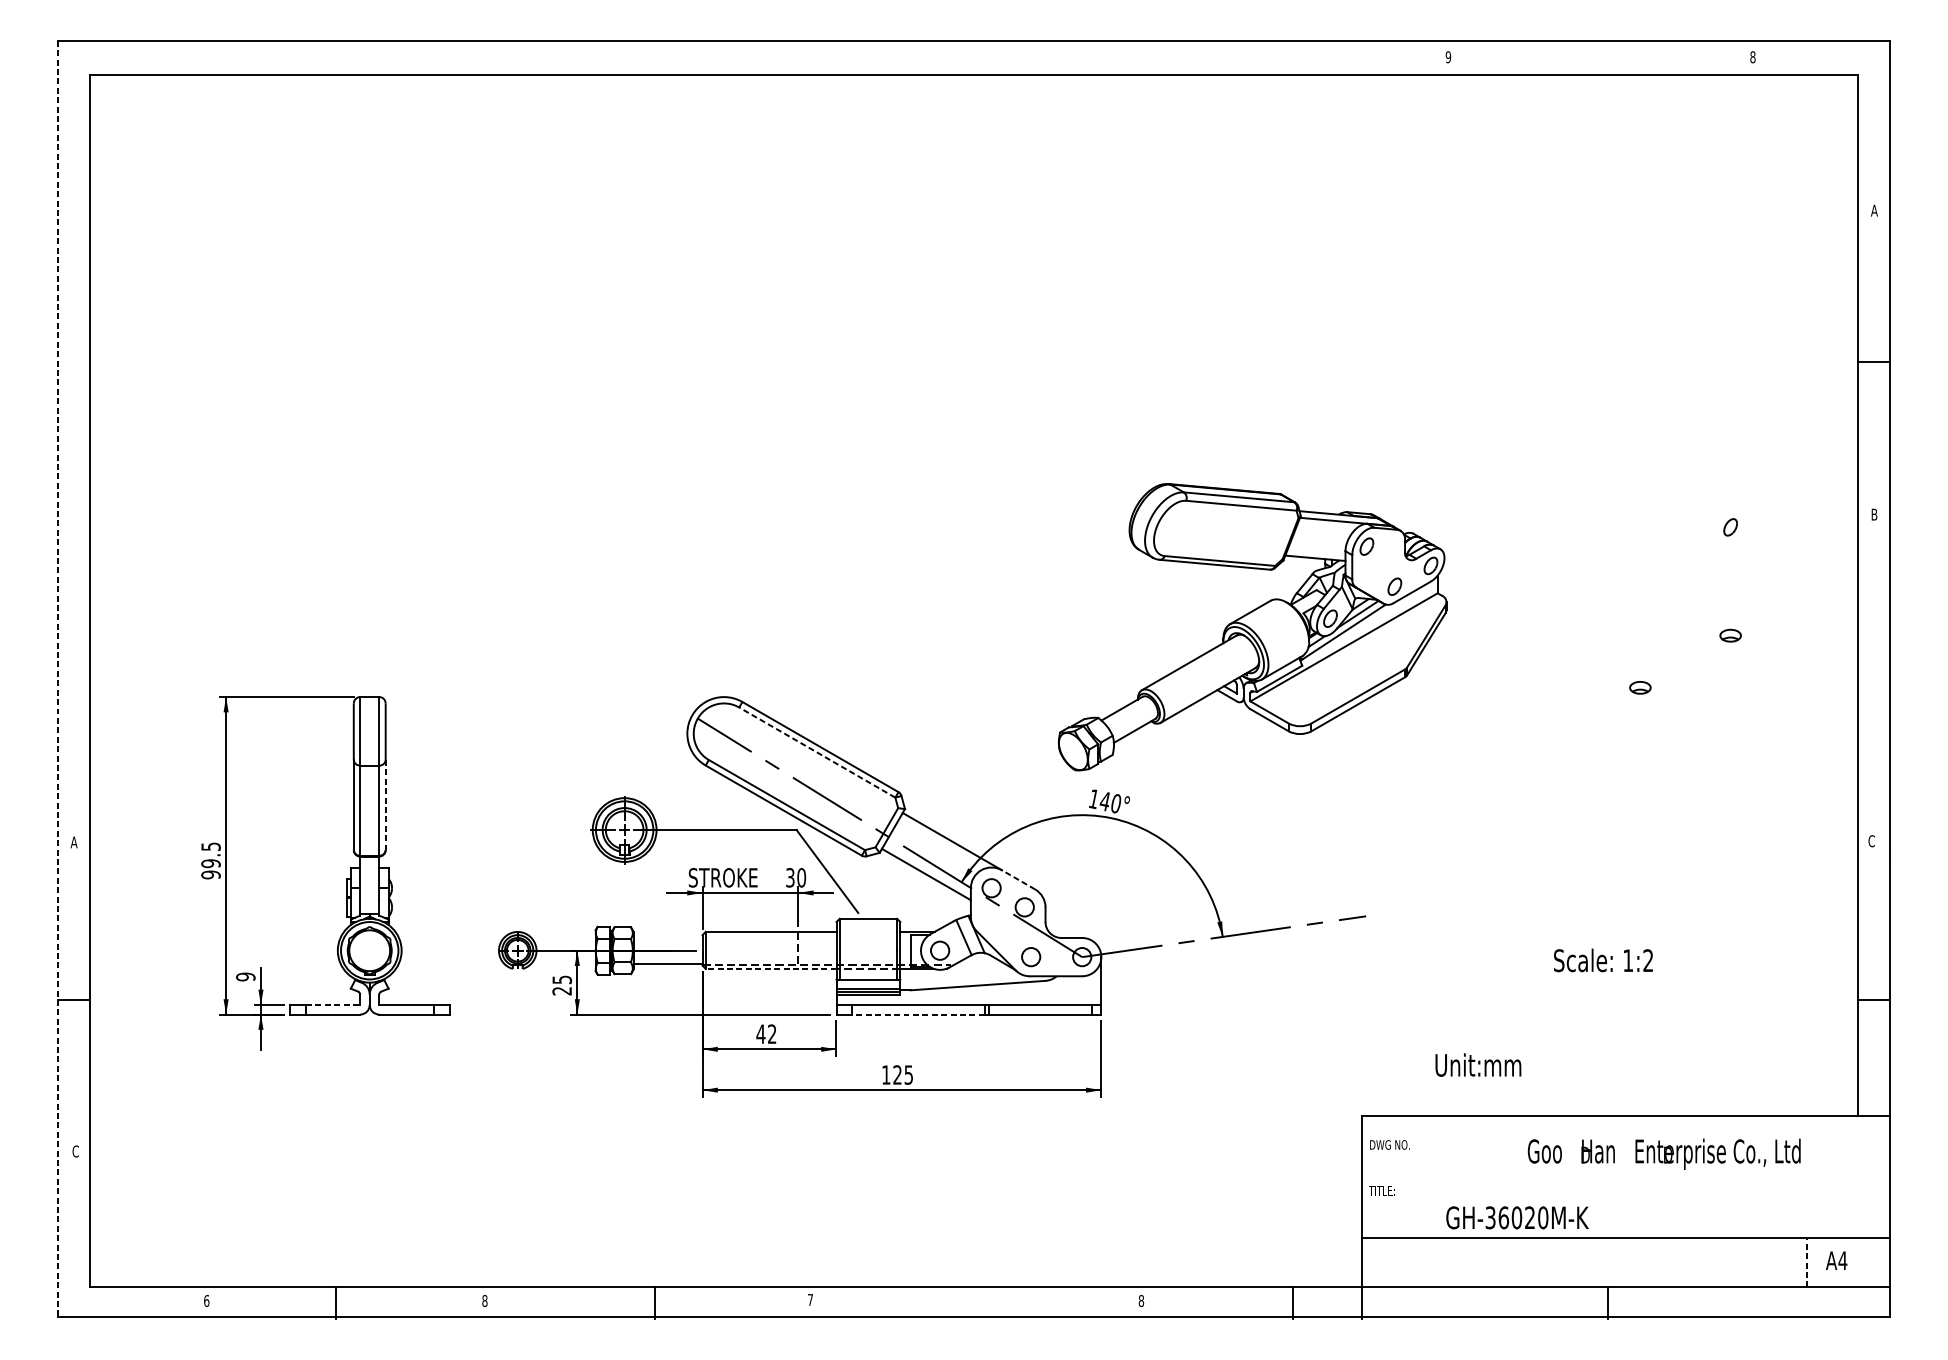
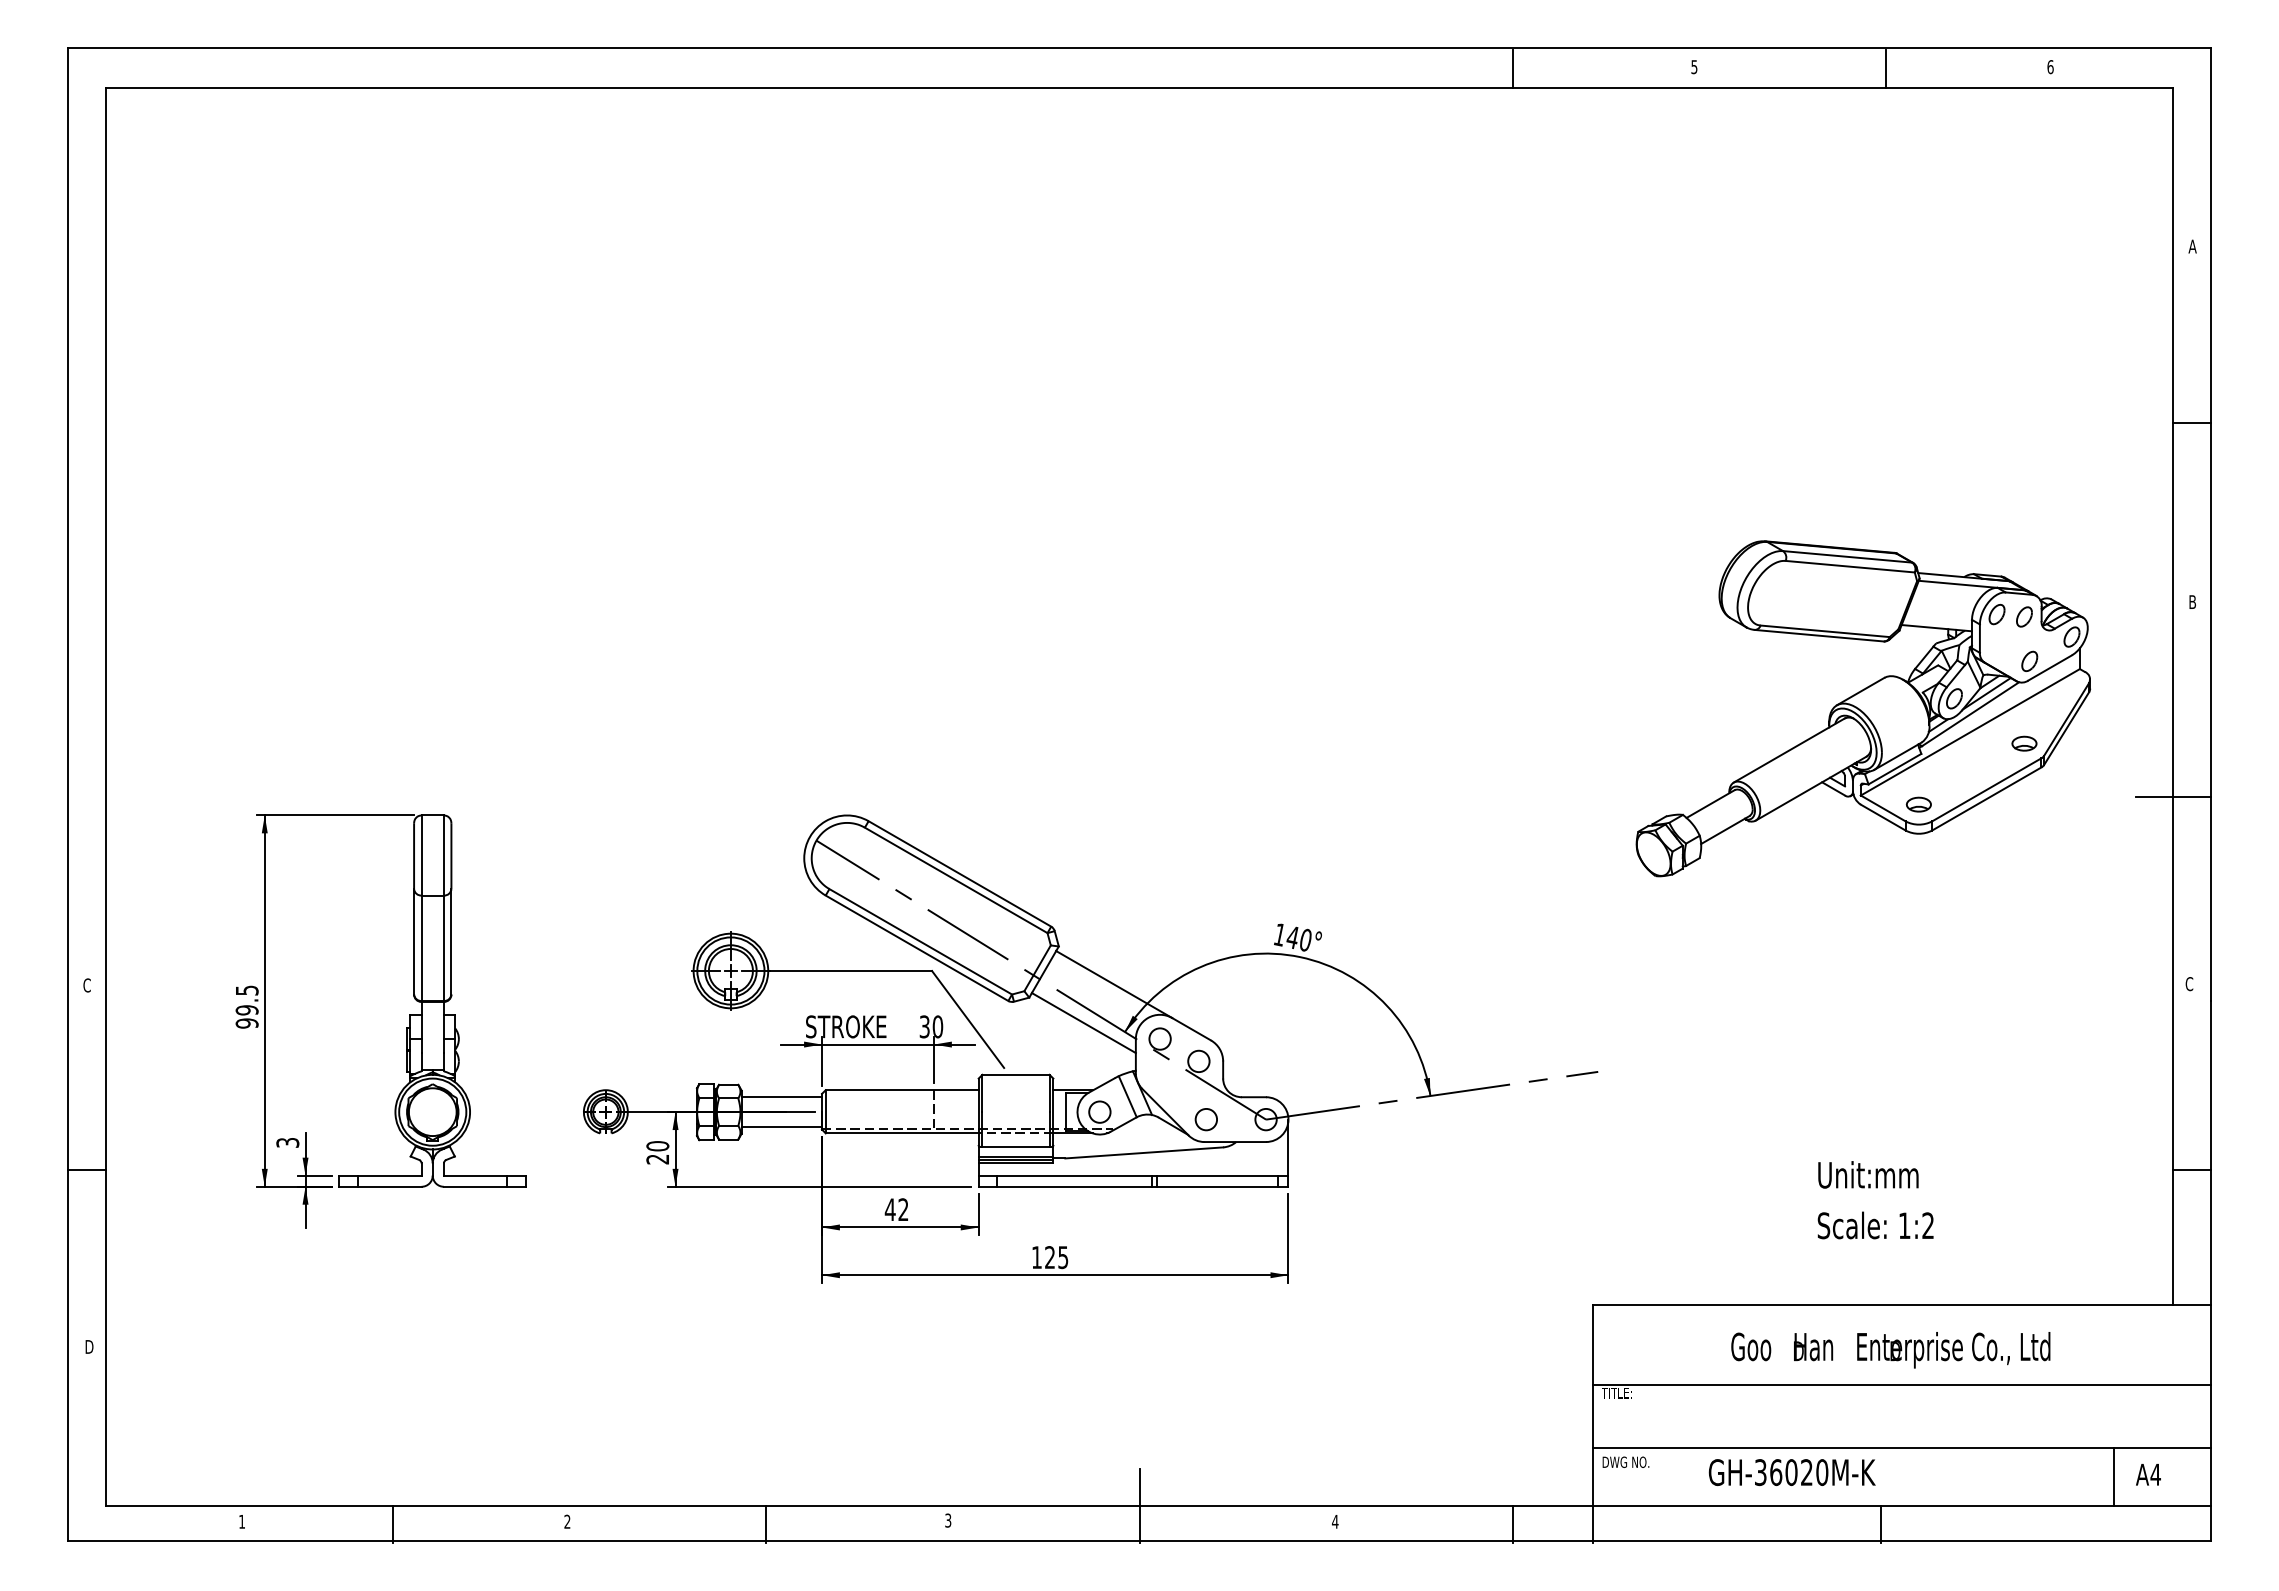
text: (1448, 56) -> (1694, 66), 9 -> 5
text: (1752, 56) -> (2050, 66), 8 -> 6
line: (1292, 58) -> (1512, 68), added
line: (1611, 58) -> (1885, 68), added
part: (1252, 626) -> (1863, 708), moved
line: (58, 679) -> (68, 794), dashed -> solid
line: (1857, 680) -> (2172, 796), added
line: (816, 752) -> (955, 880), dashed -> solid
line: (385, 804) -> (451, 941), dashed -> solid
text: (74, 842) -> (87, 985), A -> C
line: (1018, 880) -> (1191, 1029), dashed -> solid
line: (667, 938) -> (781, 1097), added
text: (1603, 960) -> (1875, 1225), moved
line: (770, 968) -> (901, 1133), dashed -> solid
text: (245, 976) -> (287, 1142), 9 -> 3
text: (561, 980) -> (657, 1146), 25 -> 20
line: (332, 1004) -> (389, 1175), dashed -> solid
line: (918, 1014) -> (1074, 1186), dashed -> solid
text: (1478, 1064) -> (1868, 1174), moved
text: (1389, 1144) -> (1625, 1461), moved
text: (76, 1151) -> (89, 1346), C -> D
text: (1663, 1154) -> (1890, 1350), moved
line: (1625, 1183) -> (1901, 1384), added
text: (1516, 1217) -> (1791, 1472), moved
line: (1806, 1262) -> (2113, 1476), dashed -> solid
line: (974, 1287) -> (1139, 1505), added
text: (810, 1299) -> (948, 1520), 7 -> 3
text: (207, 1300) -> (242, 1521), 6 -> 1
text: (484, 1300) -> (567, 1521), 8 -> 2
text: (1141, 1300) -> (1335, 1521), 8 -> 4

